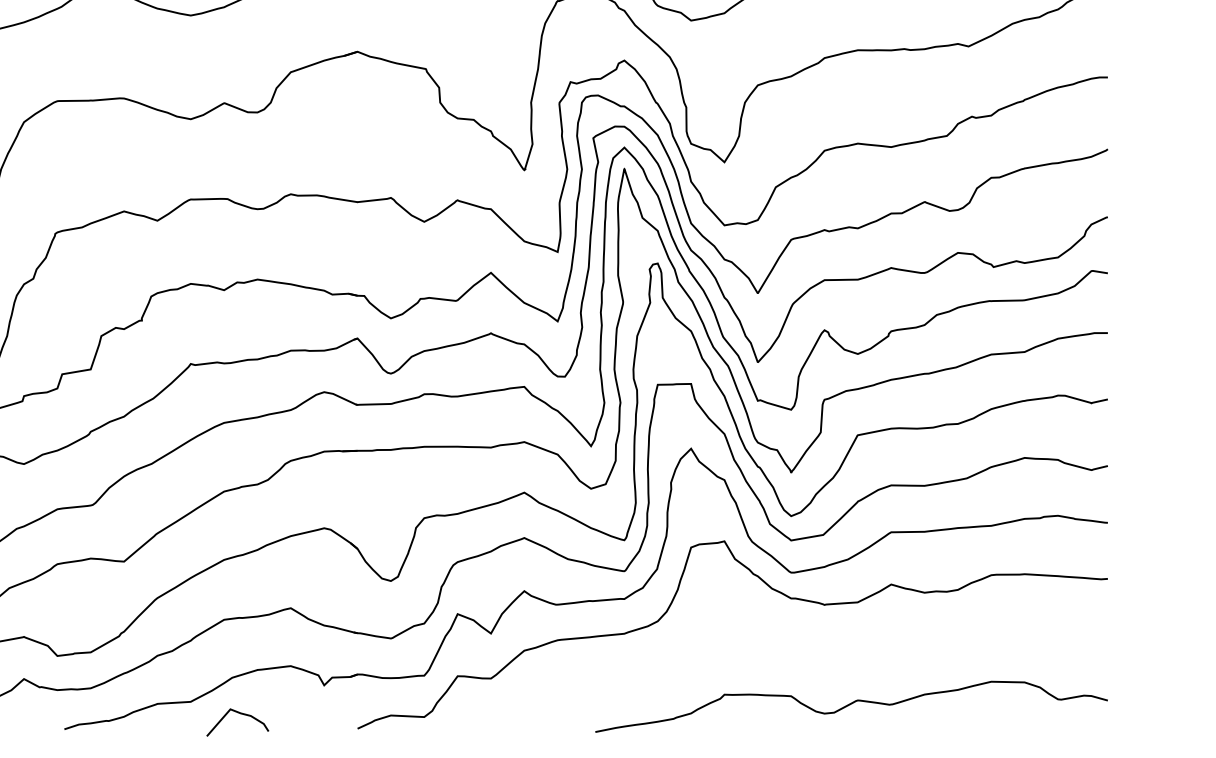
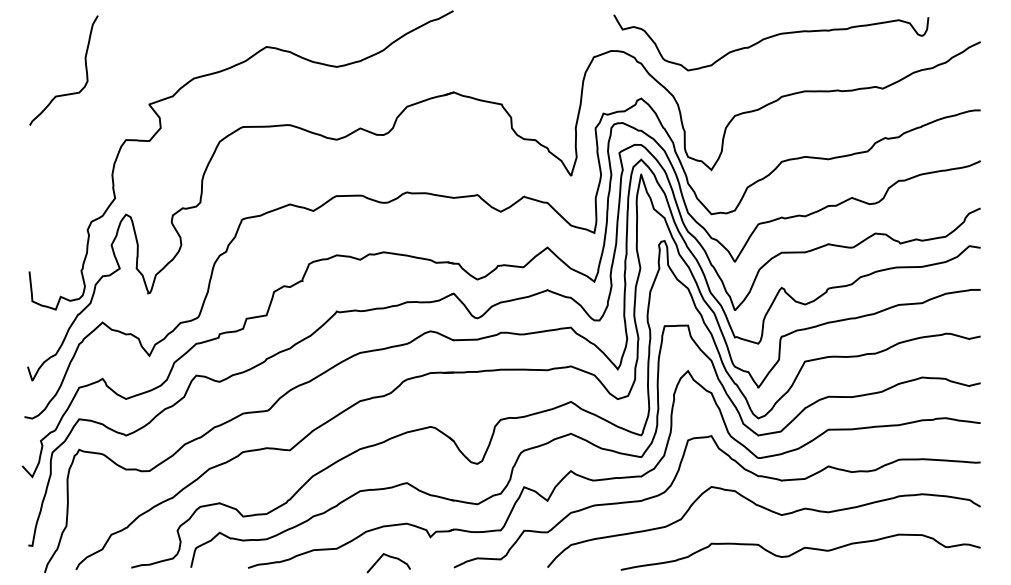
curve: (809, 650) -> (771, 512), added
curve: (238, 714) -> (389, 557), moved

